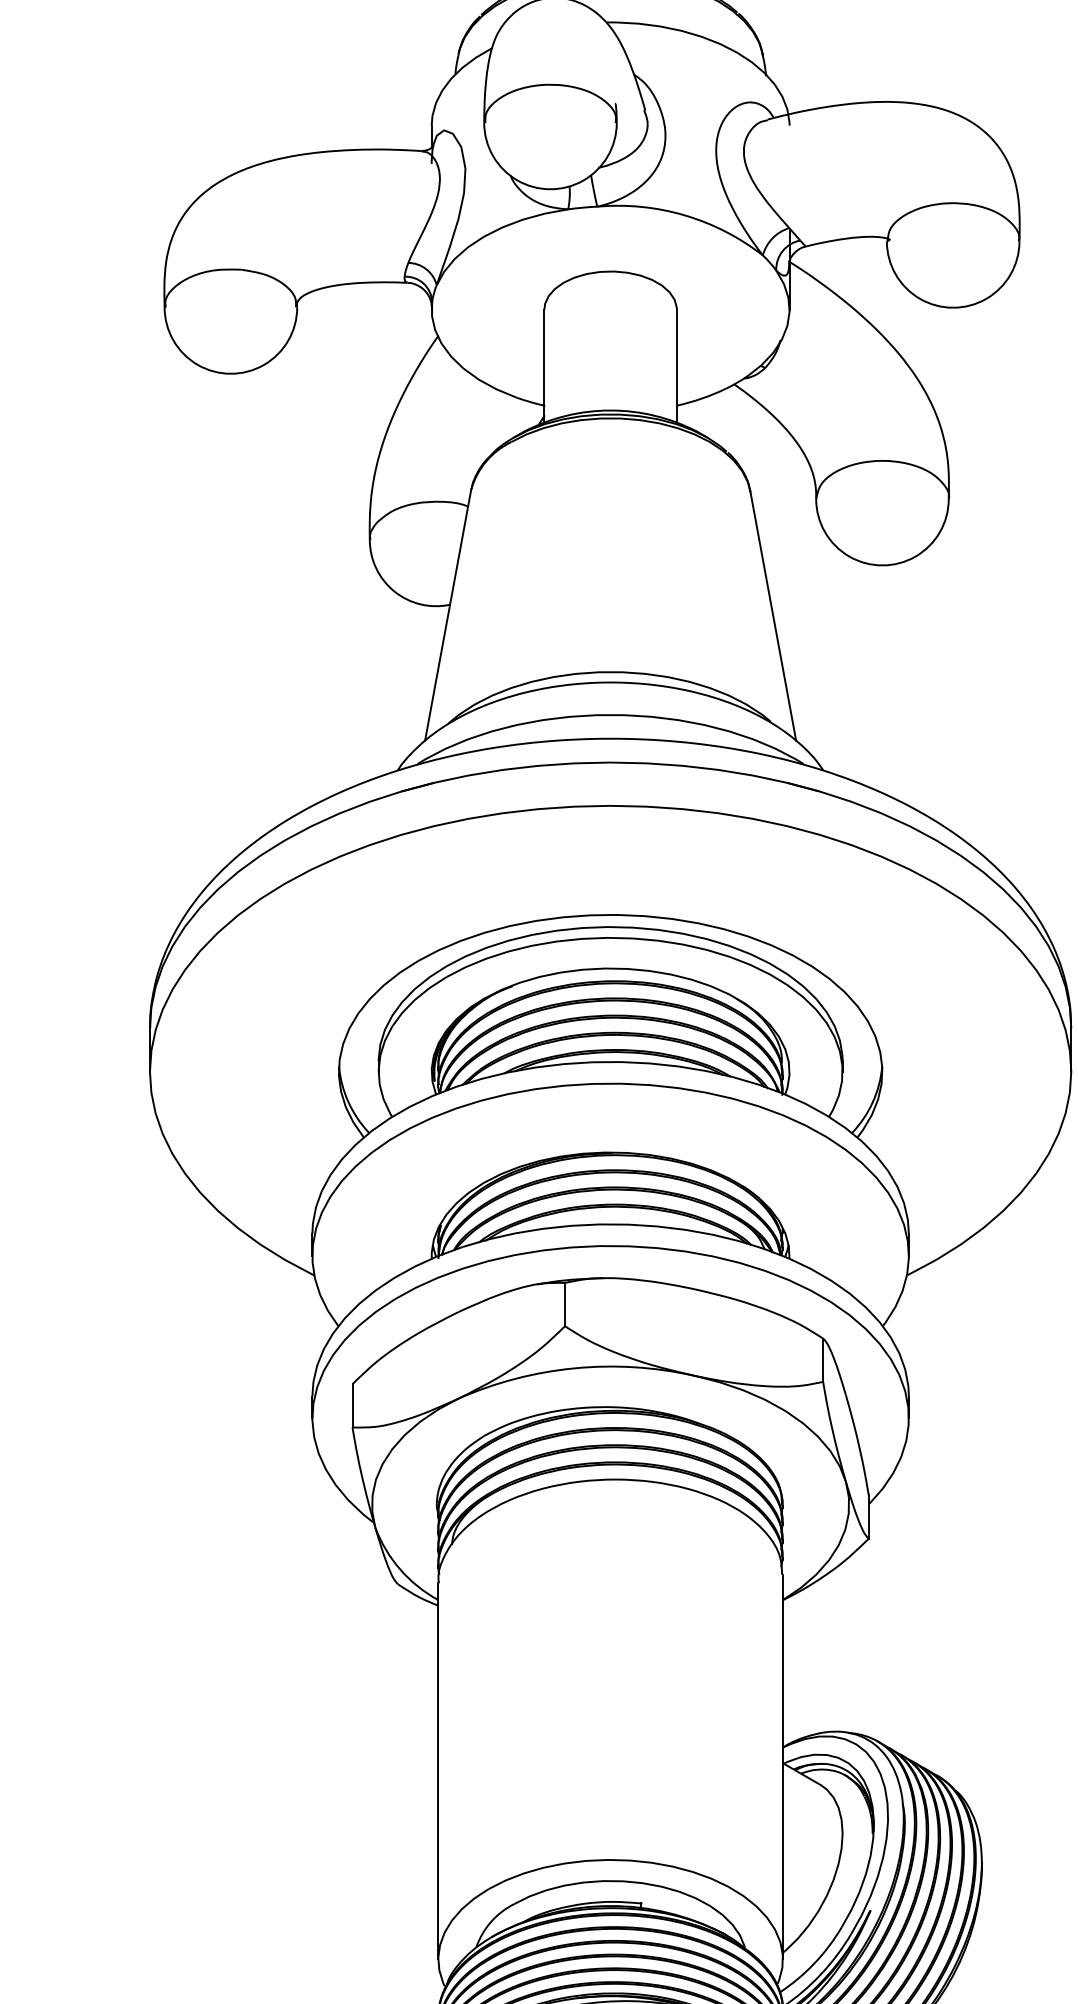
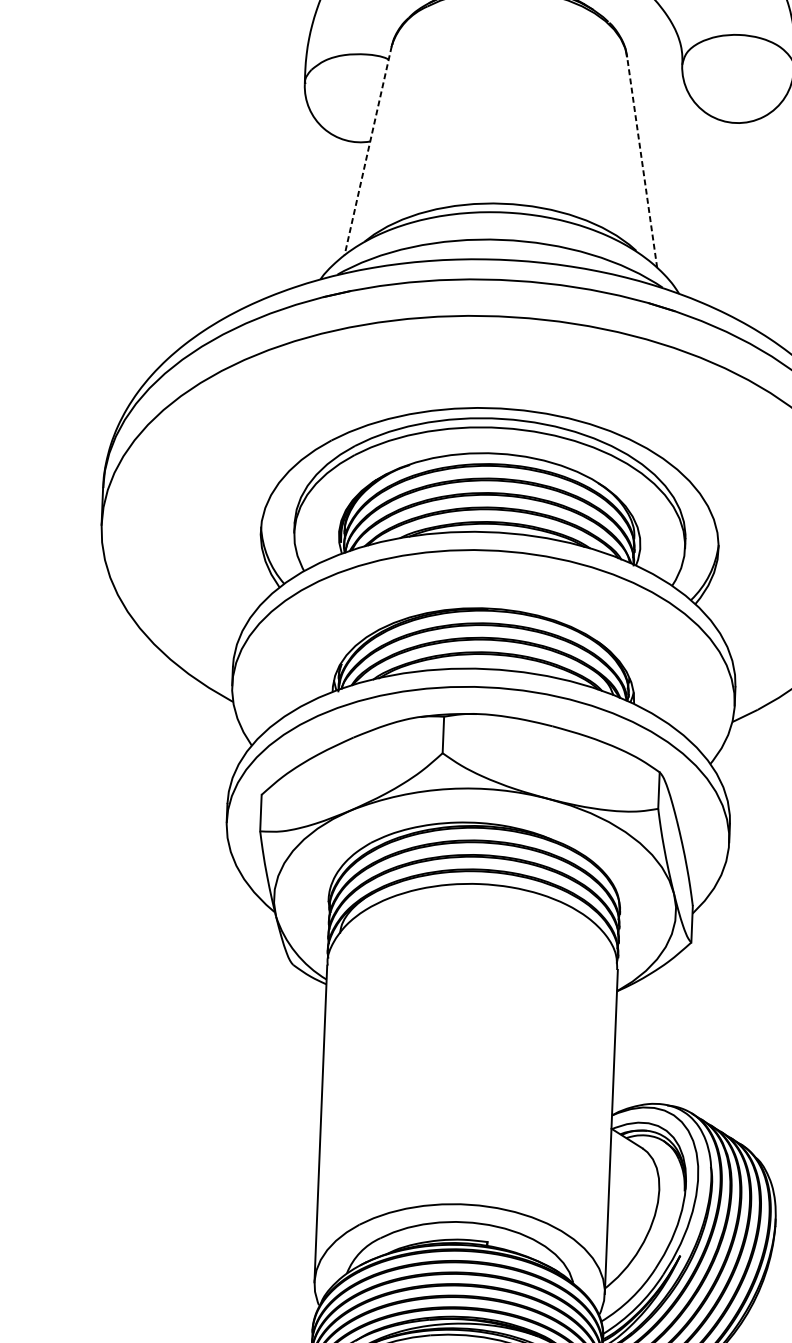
line: (448, 615) -> (368, 150), solid -> dashed
line: (773, 615) -> (642, 161), solid -> dashed

